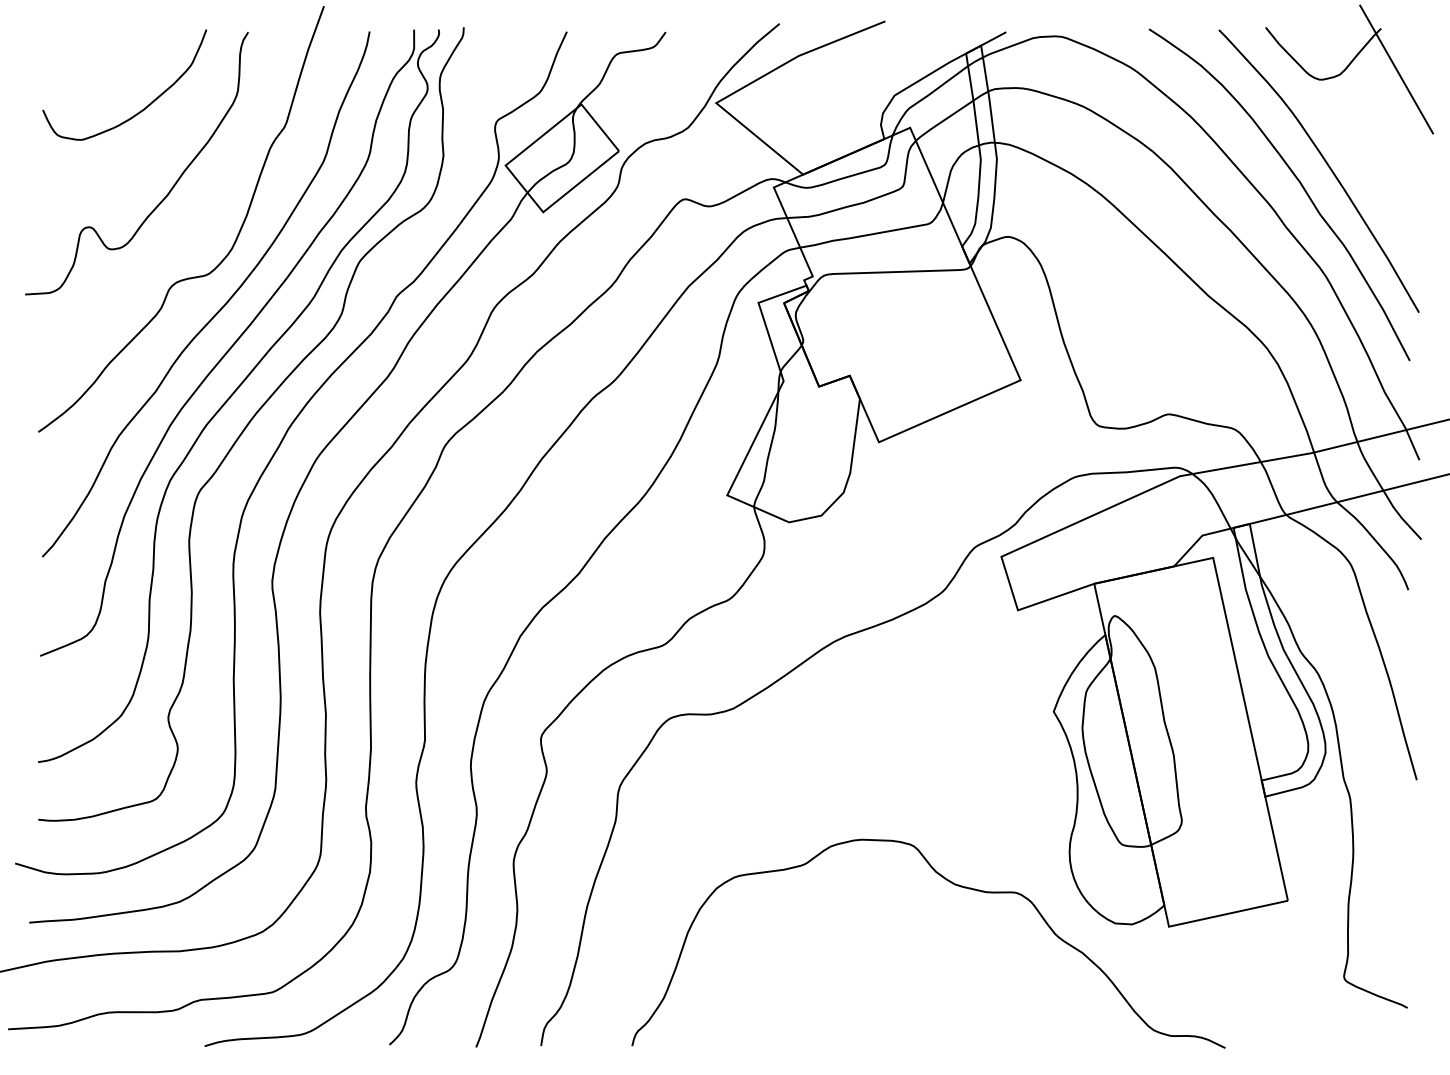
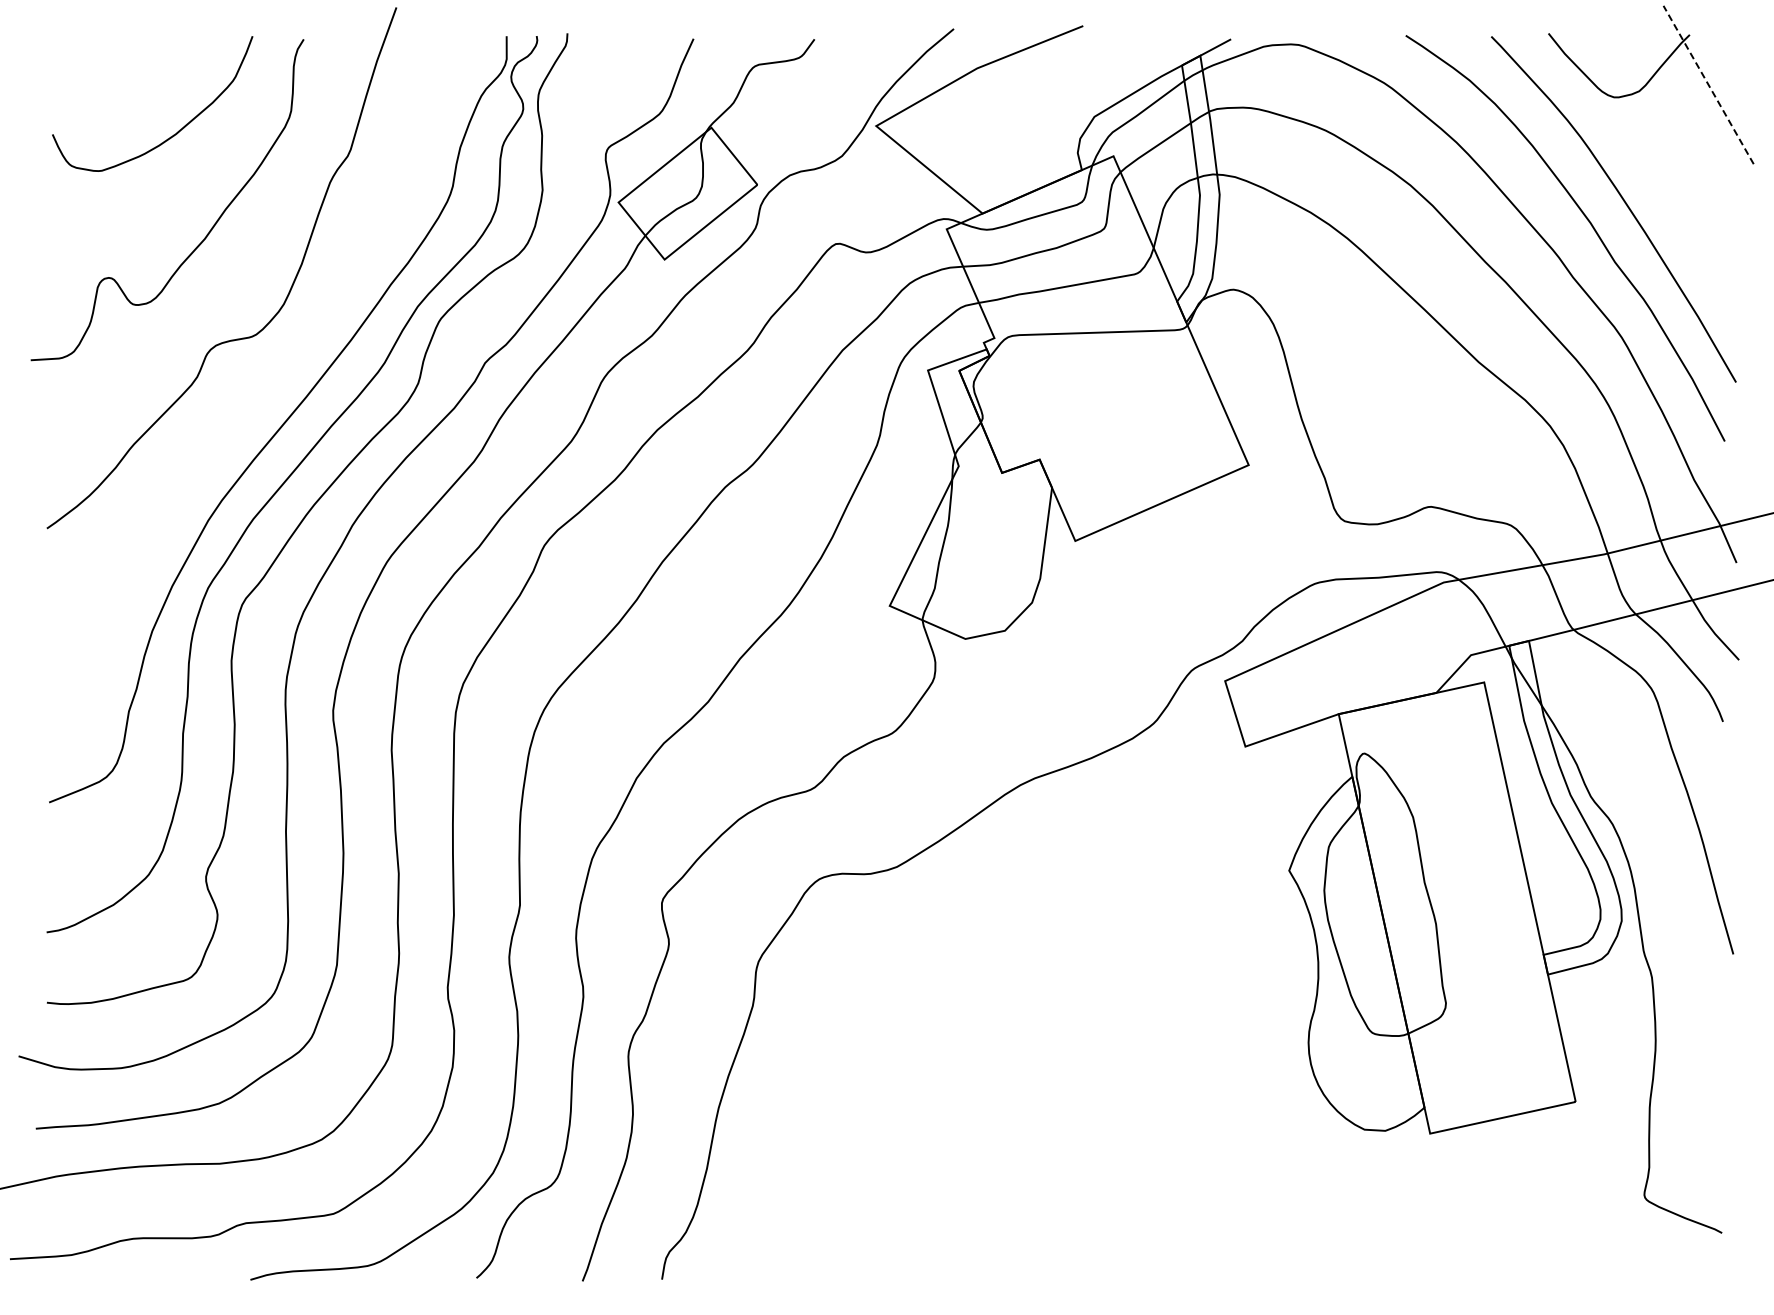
line: (1396, 69) -> (1708, 84), solid -> dashed
curve: (221, 307) -> (270, 376), removed
curve: (955, 885) -> (1169, 1083), removed

